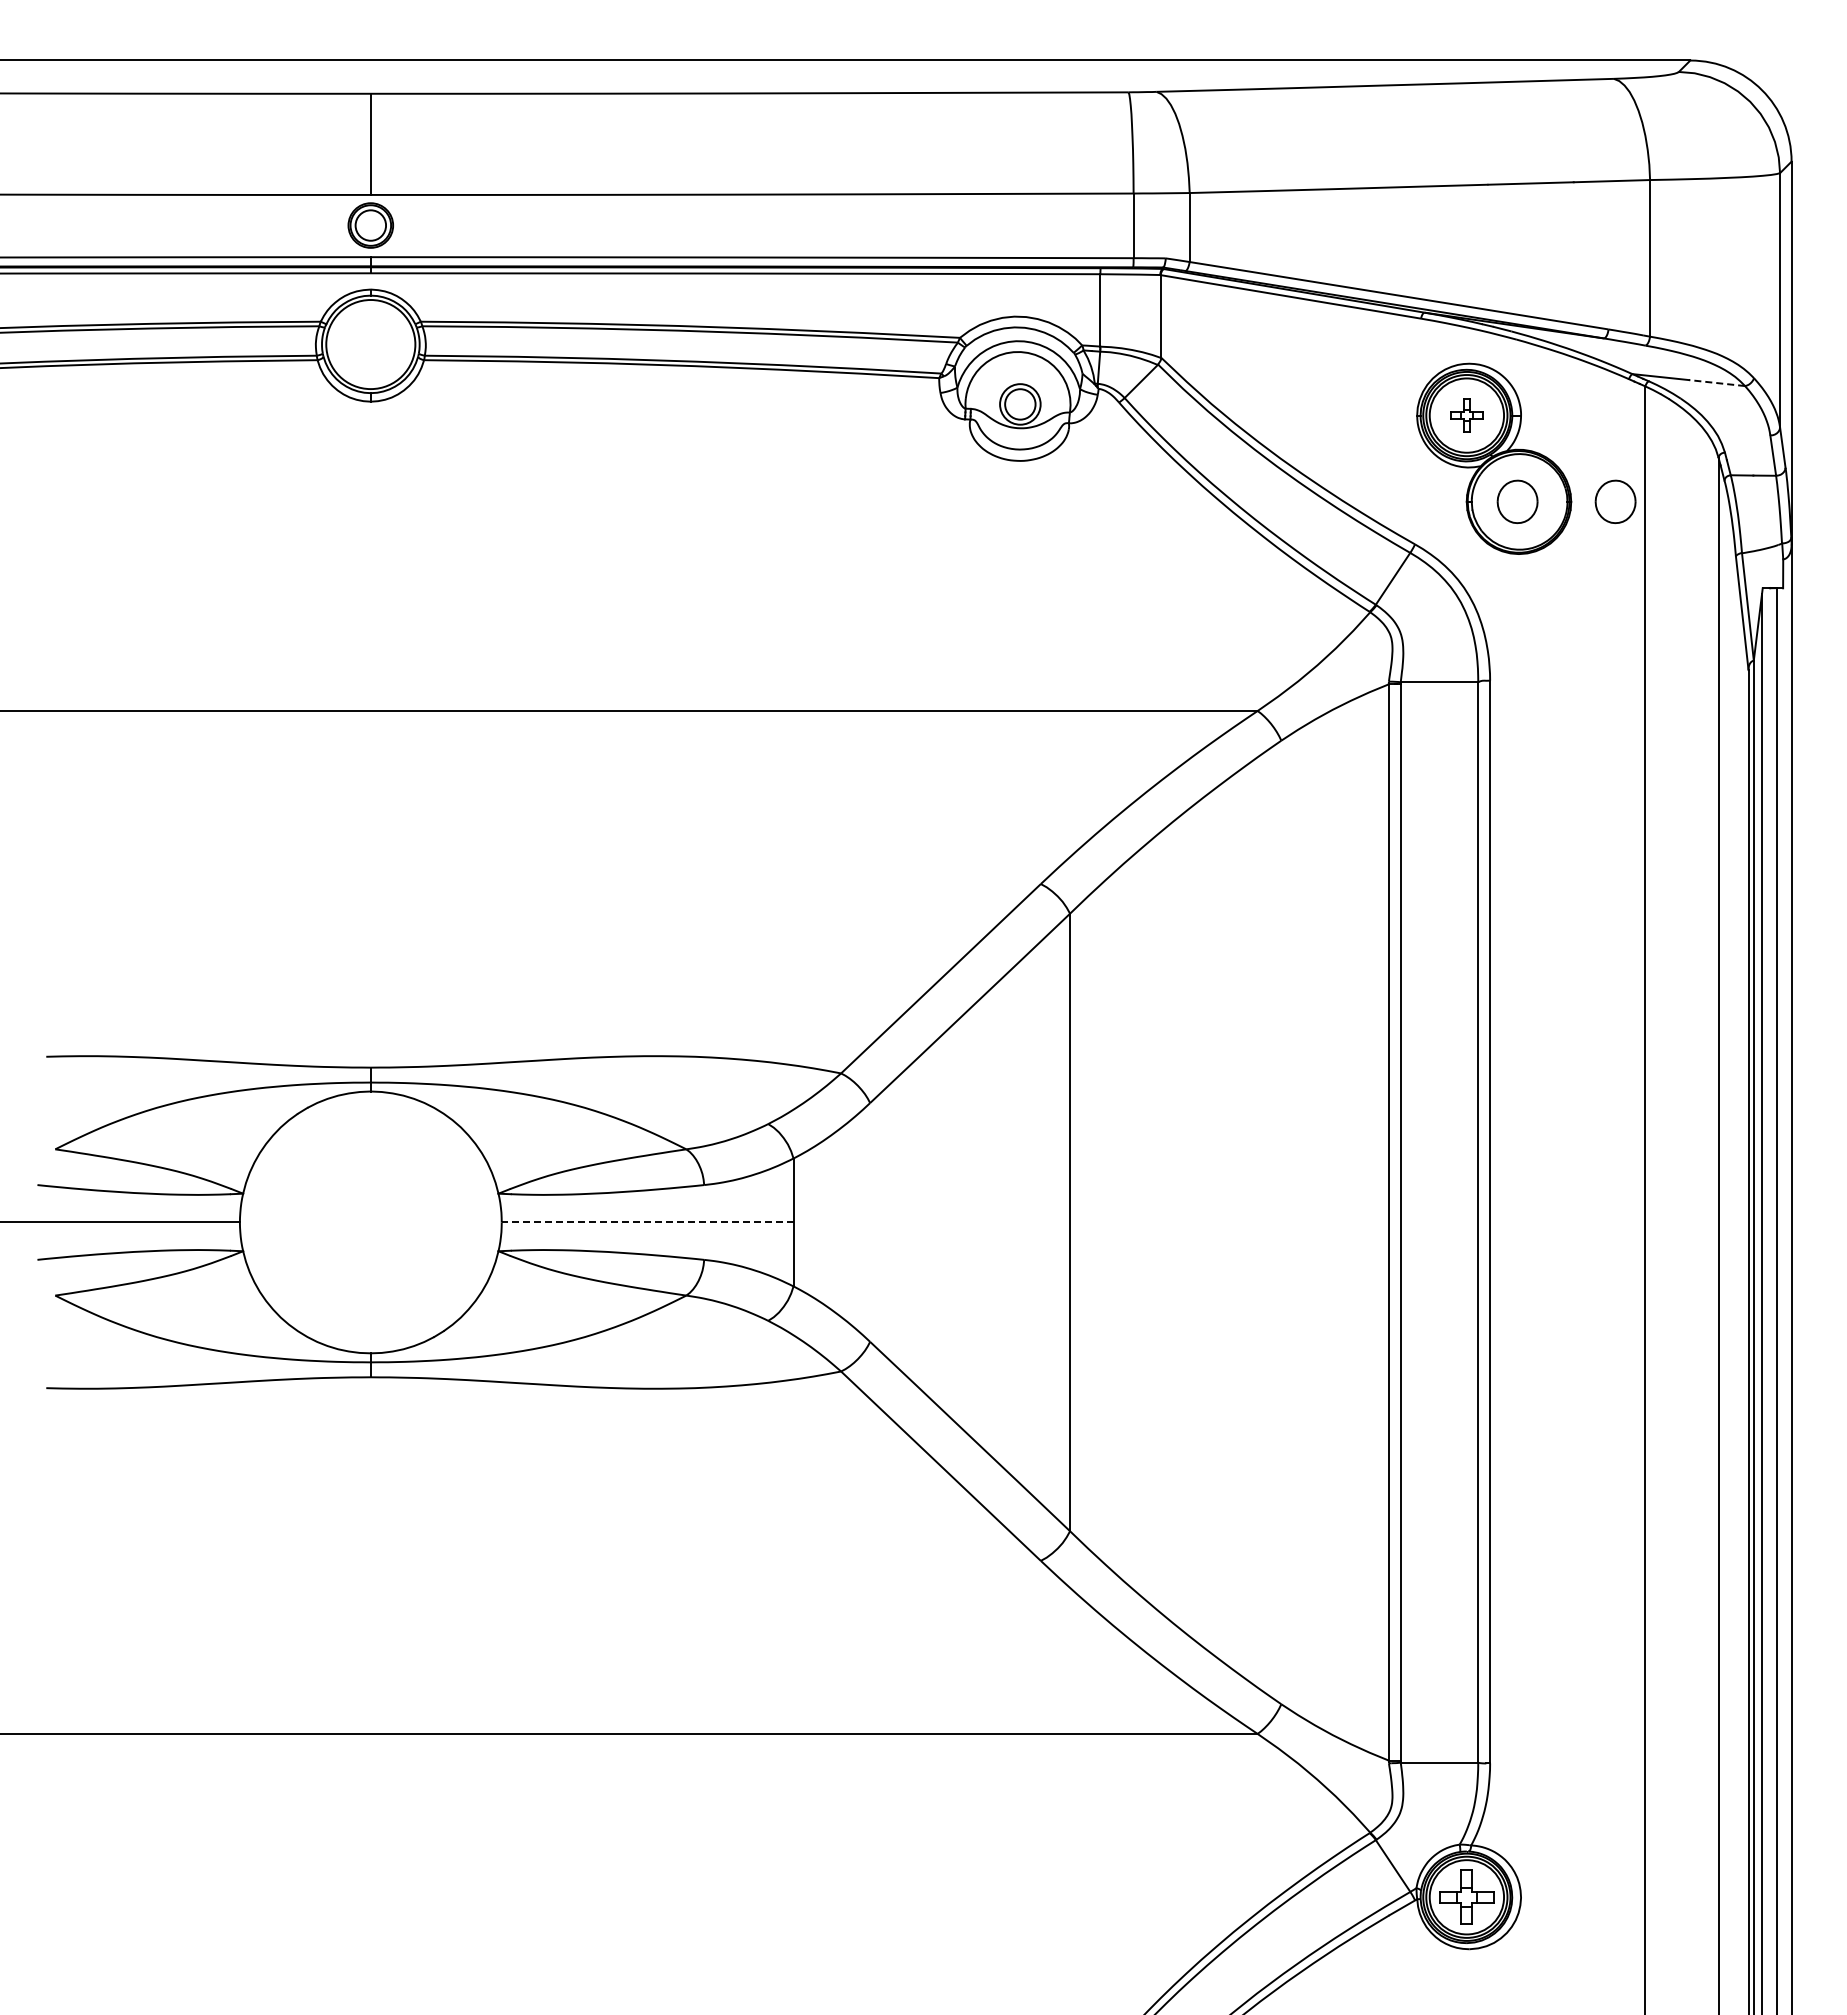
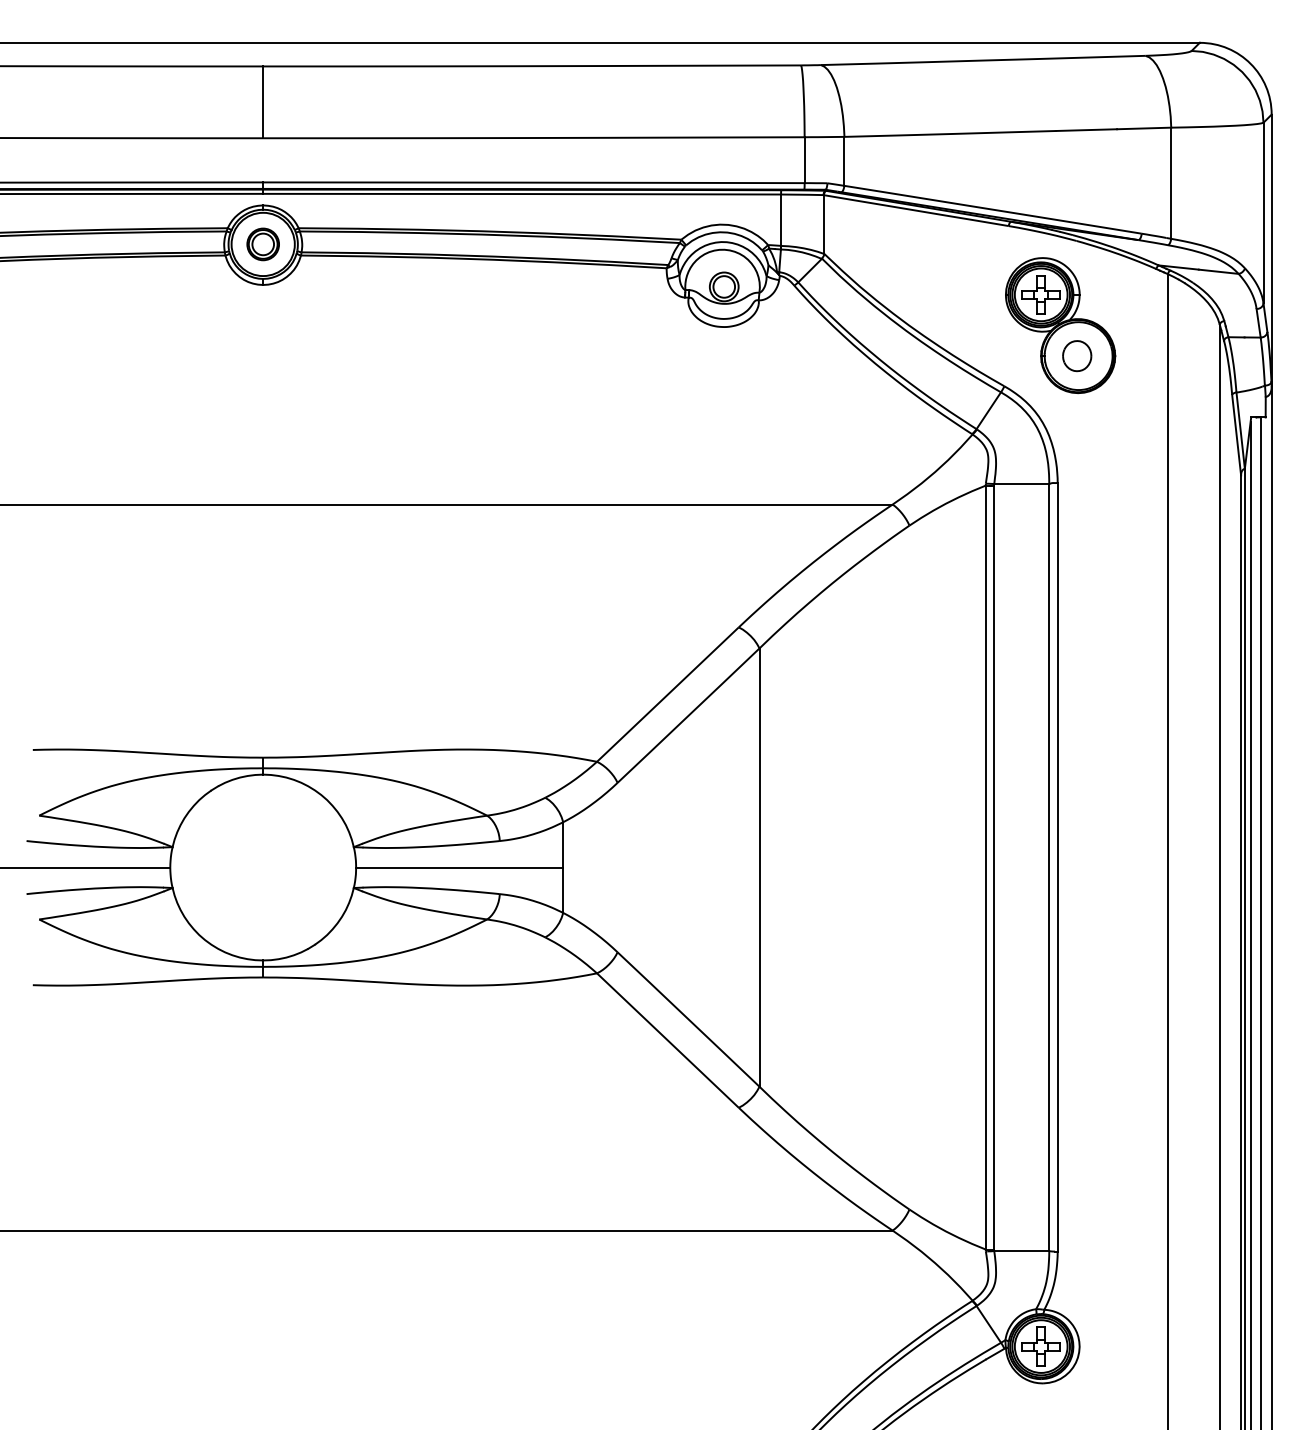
part: (370, 225) -> (262, 244), moved
line: (1716, 383) -> (1218, 272), dashed -> solid
part: (1466, 415) -> (1040, 294), size x1.67
part: (1615, 501) -> (1146, 355), removed
line: (647, 1222) -> (459, 867), dashed -> solid

